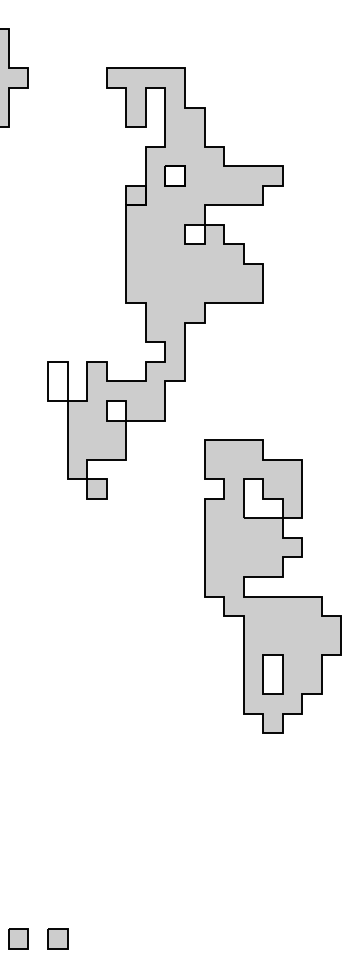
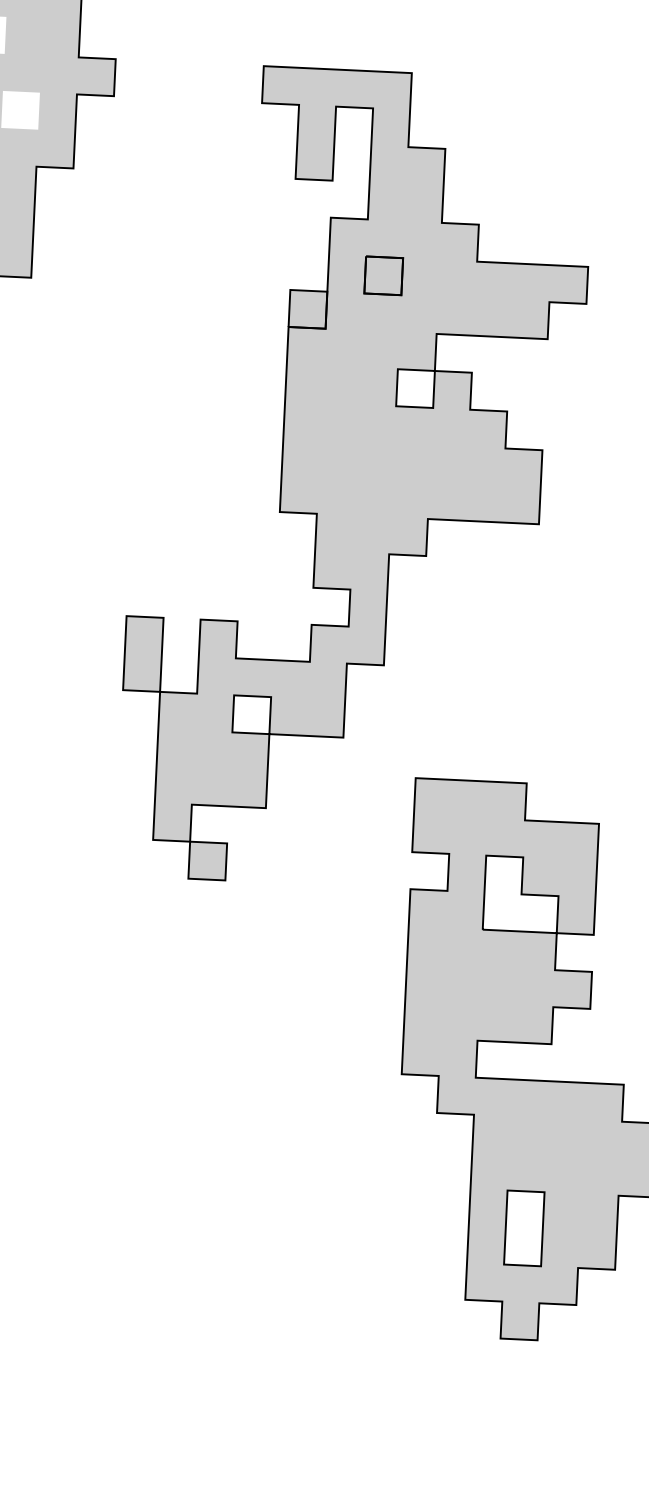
fill: (174, 175) -> (382, 274), added
fill: (57, 380) -> (142, 652), added

